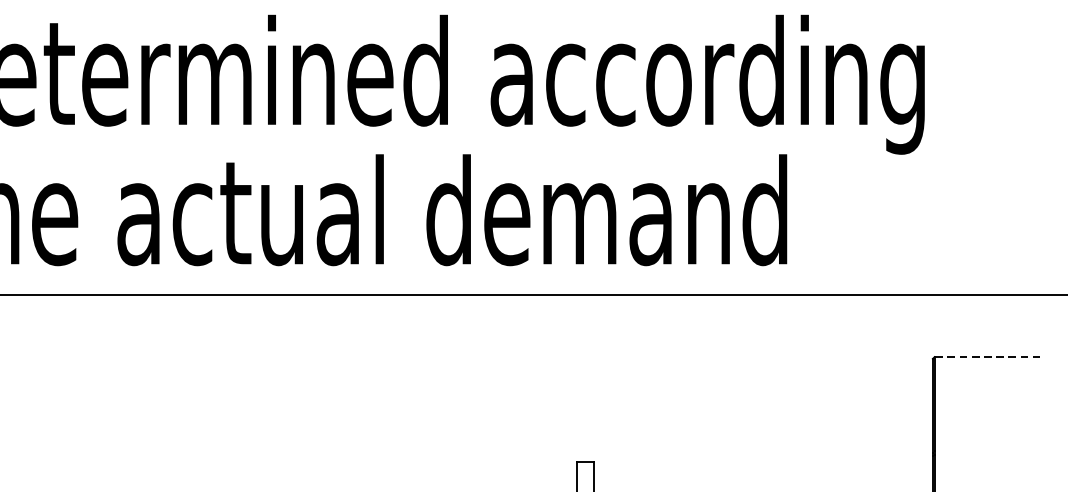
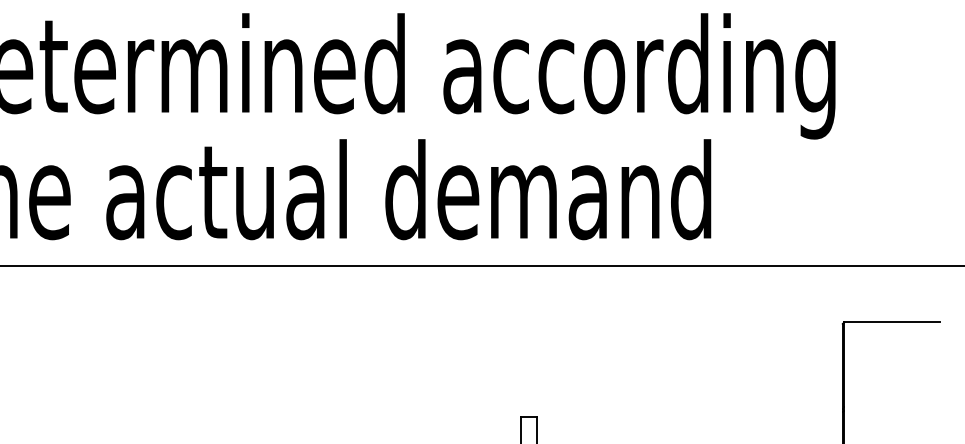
line: (987, 357) -> (892, 322), dashed -> solid

